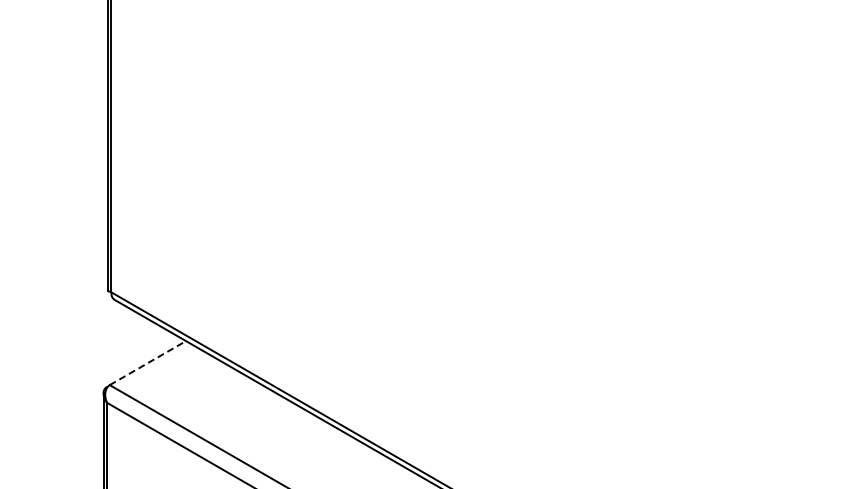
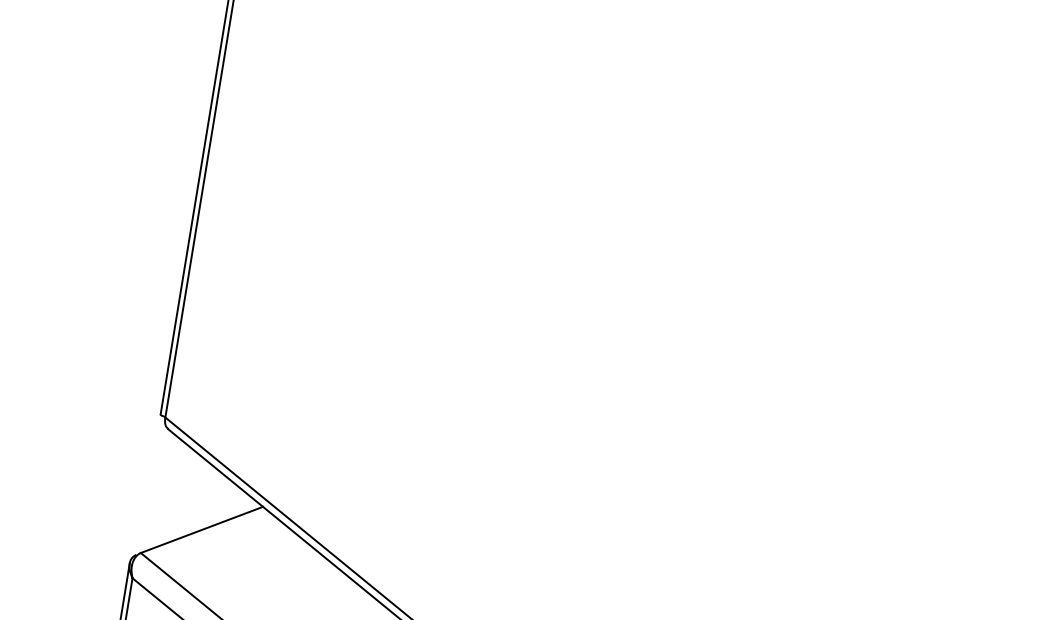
line: (148, 362) -> (202, 529), dashed -> solid

